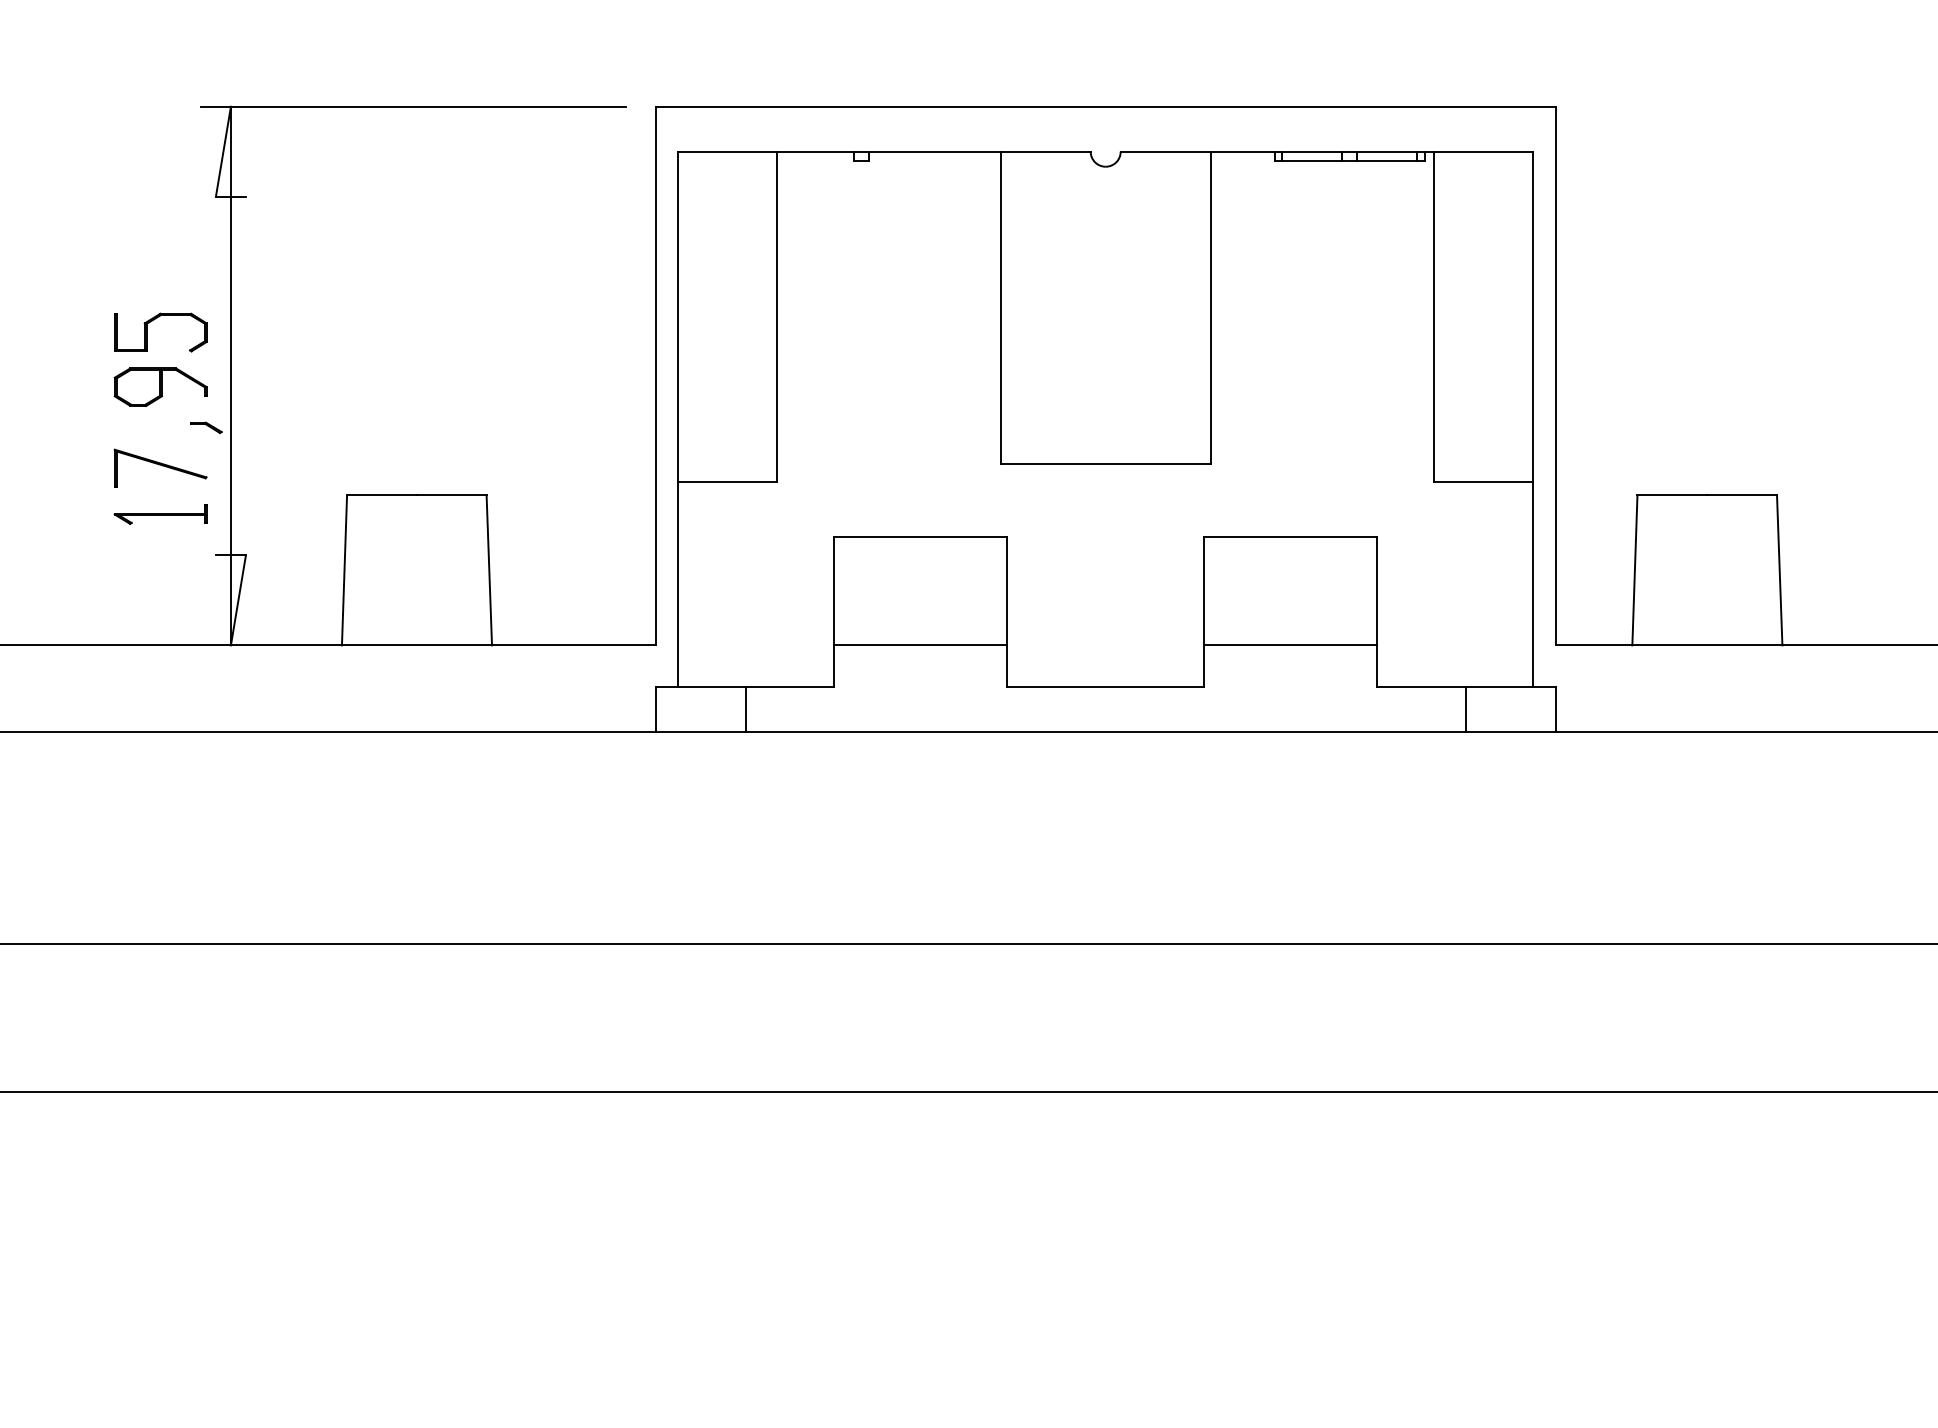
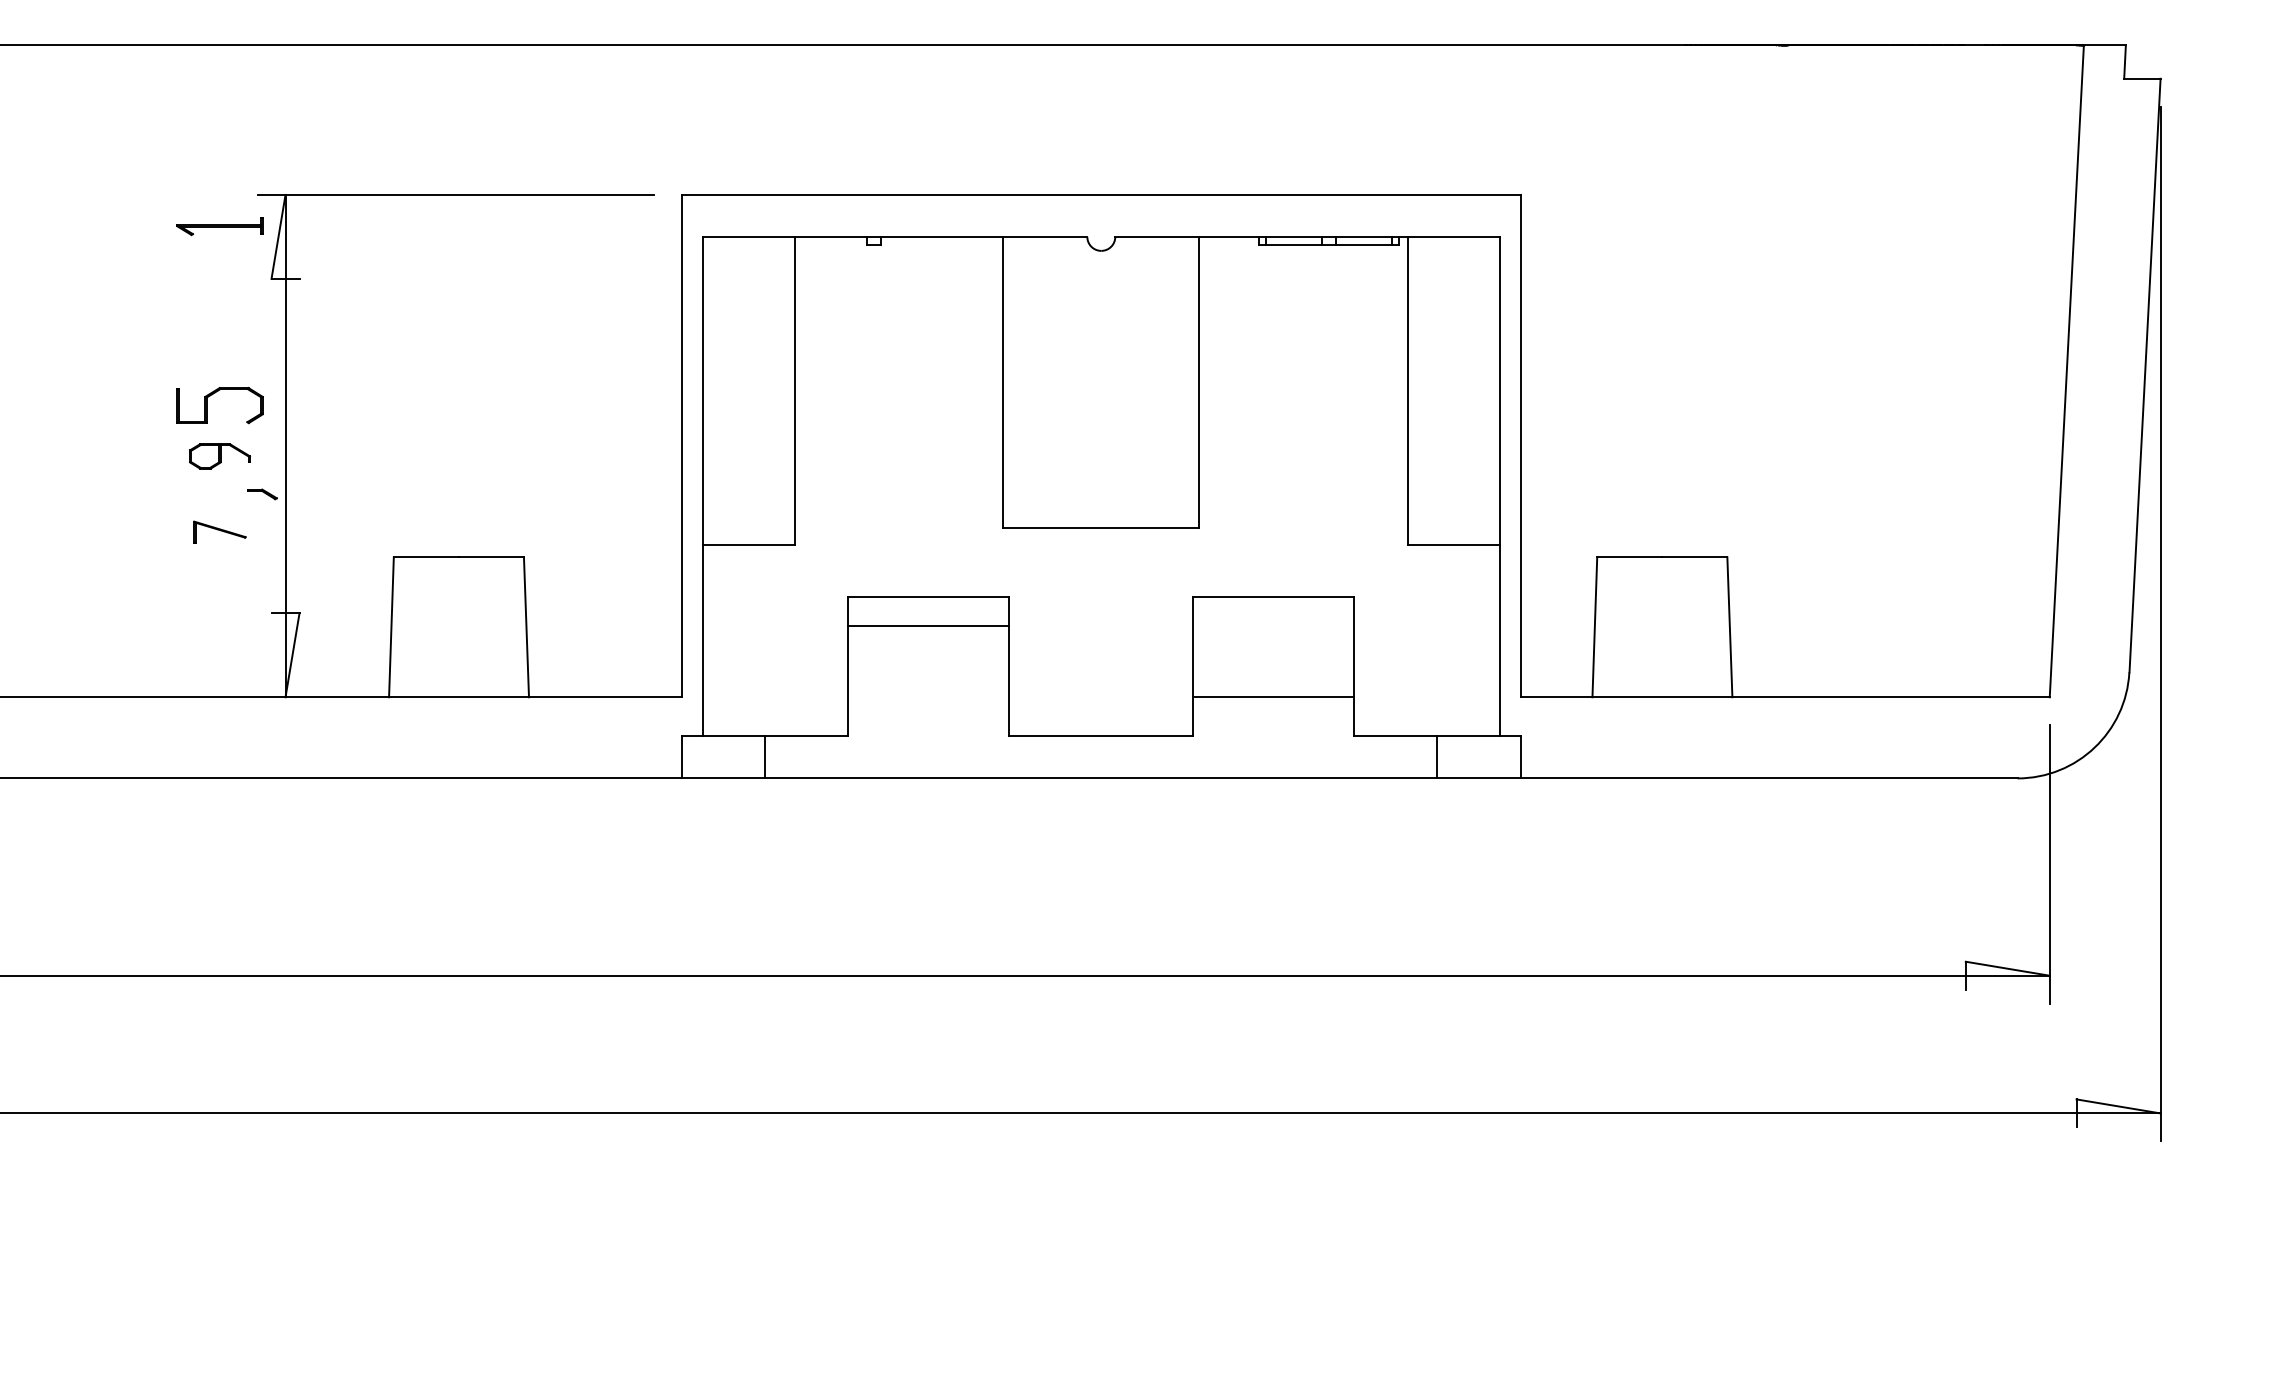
part: (160, 387) -> (219, 456), size x0.7
part: (160, 467) -> (219, 531), size x0.6
part: (160, 514) -> (219, 226), moved
line: (920, 645) -> (928, 626), moved

